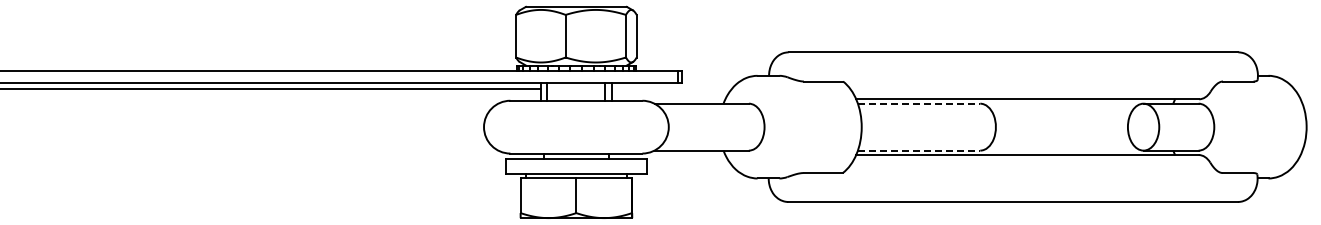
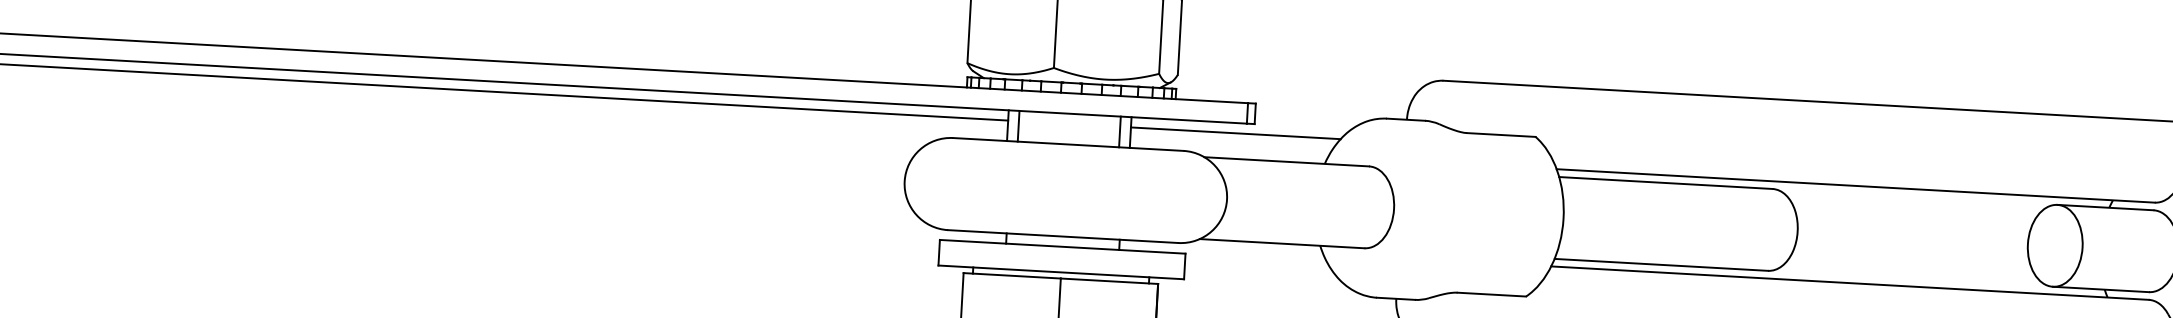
line: (671, 89) -> (1235, 134), added
line: (919, 103) -> (1666, 182), dashed -> solid
line: (919, 150) -> (1662, 264), dashed -> solid

